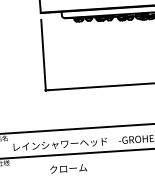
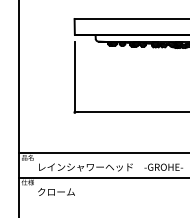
text: (68, 168) -> (56, 191), moved

